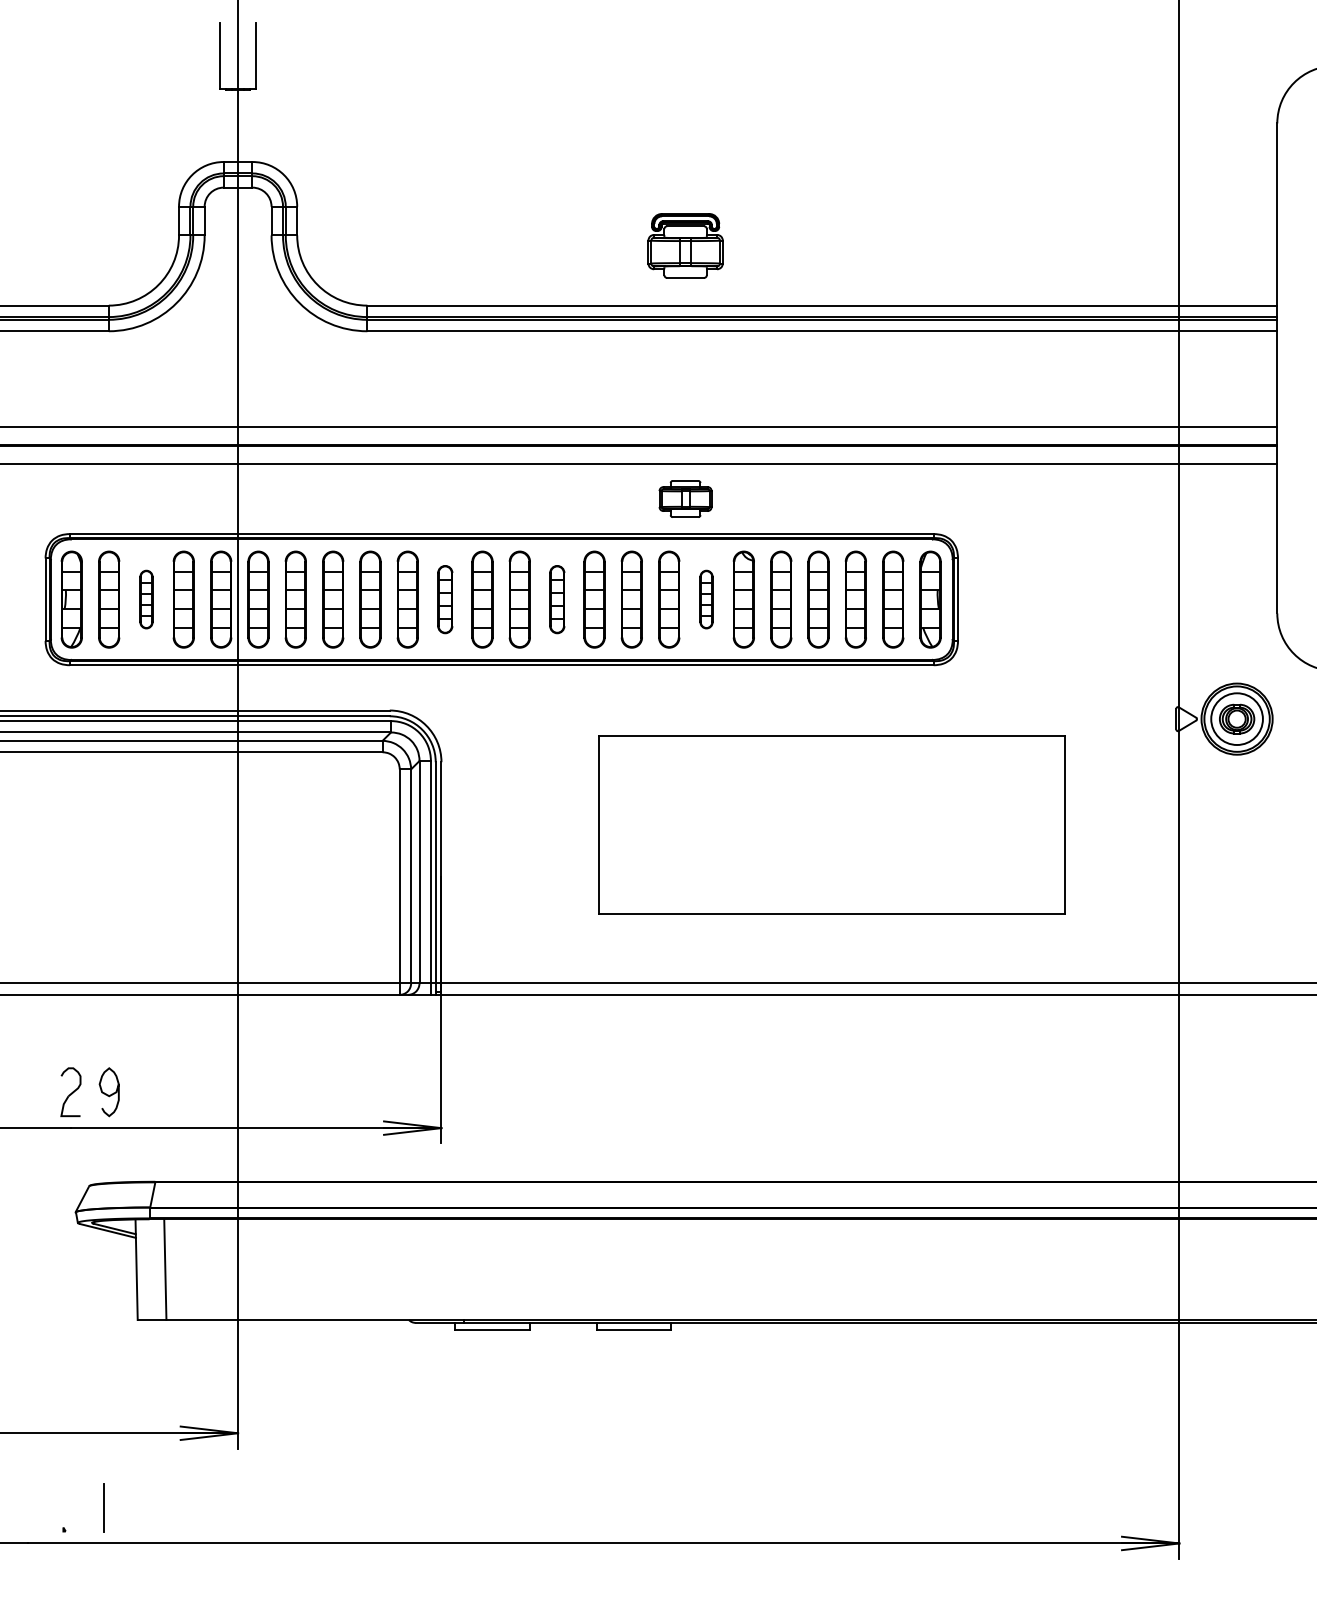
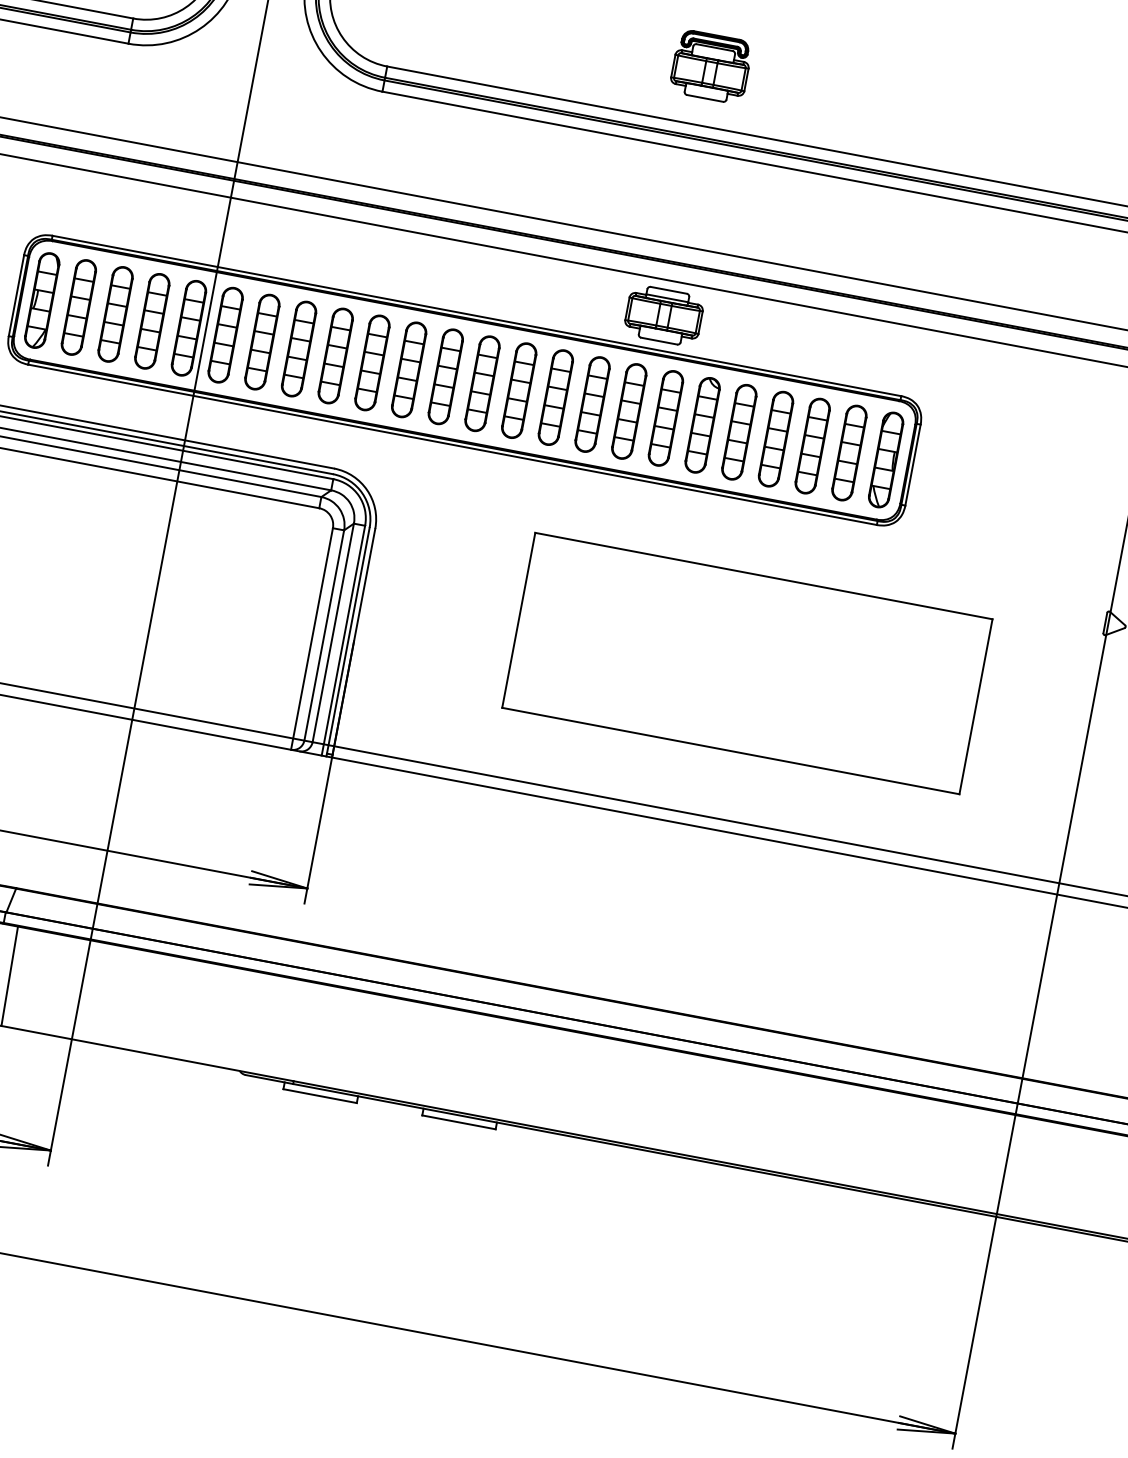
part: (685, 498) -> (664, 315), size x1.43
part: (146, 599) -> (115, 314), size x1.67
part: (445, 599) -> (409, 369), size x1.43
part: (557, 599) -> (519, 390), size x1.43
part: (706, 599) -> (665, 418), size x1.67

